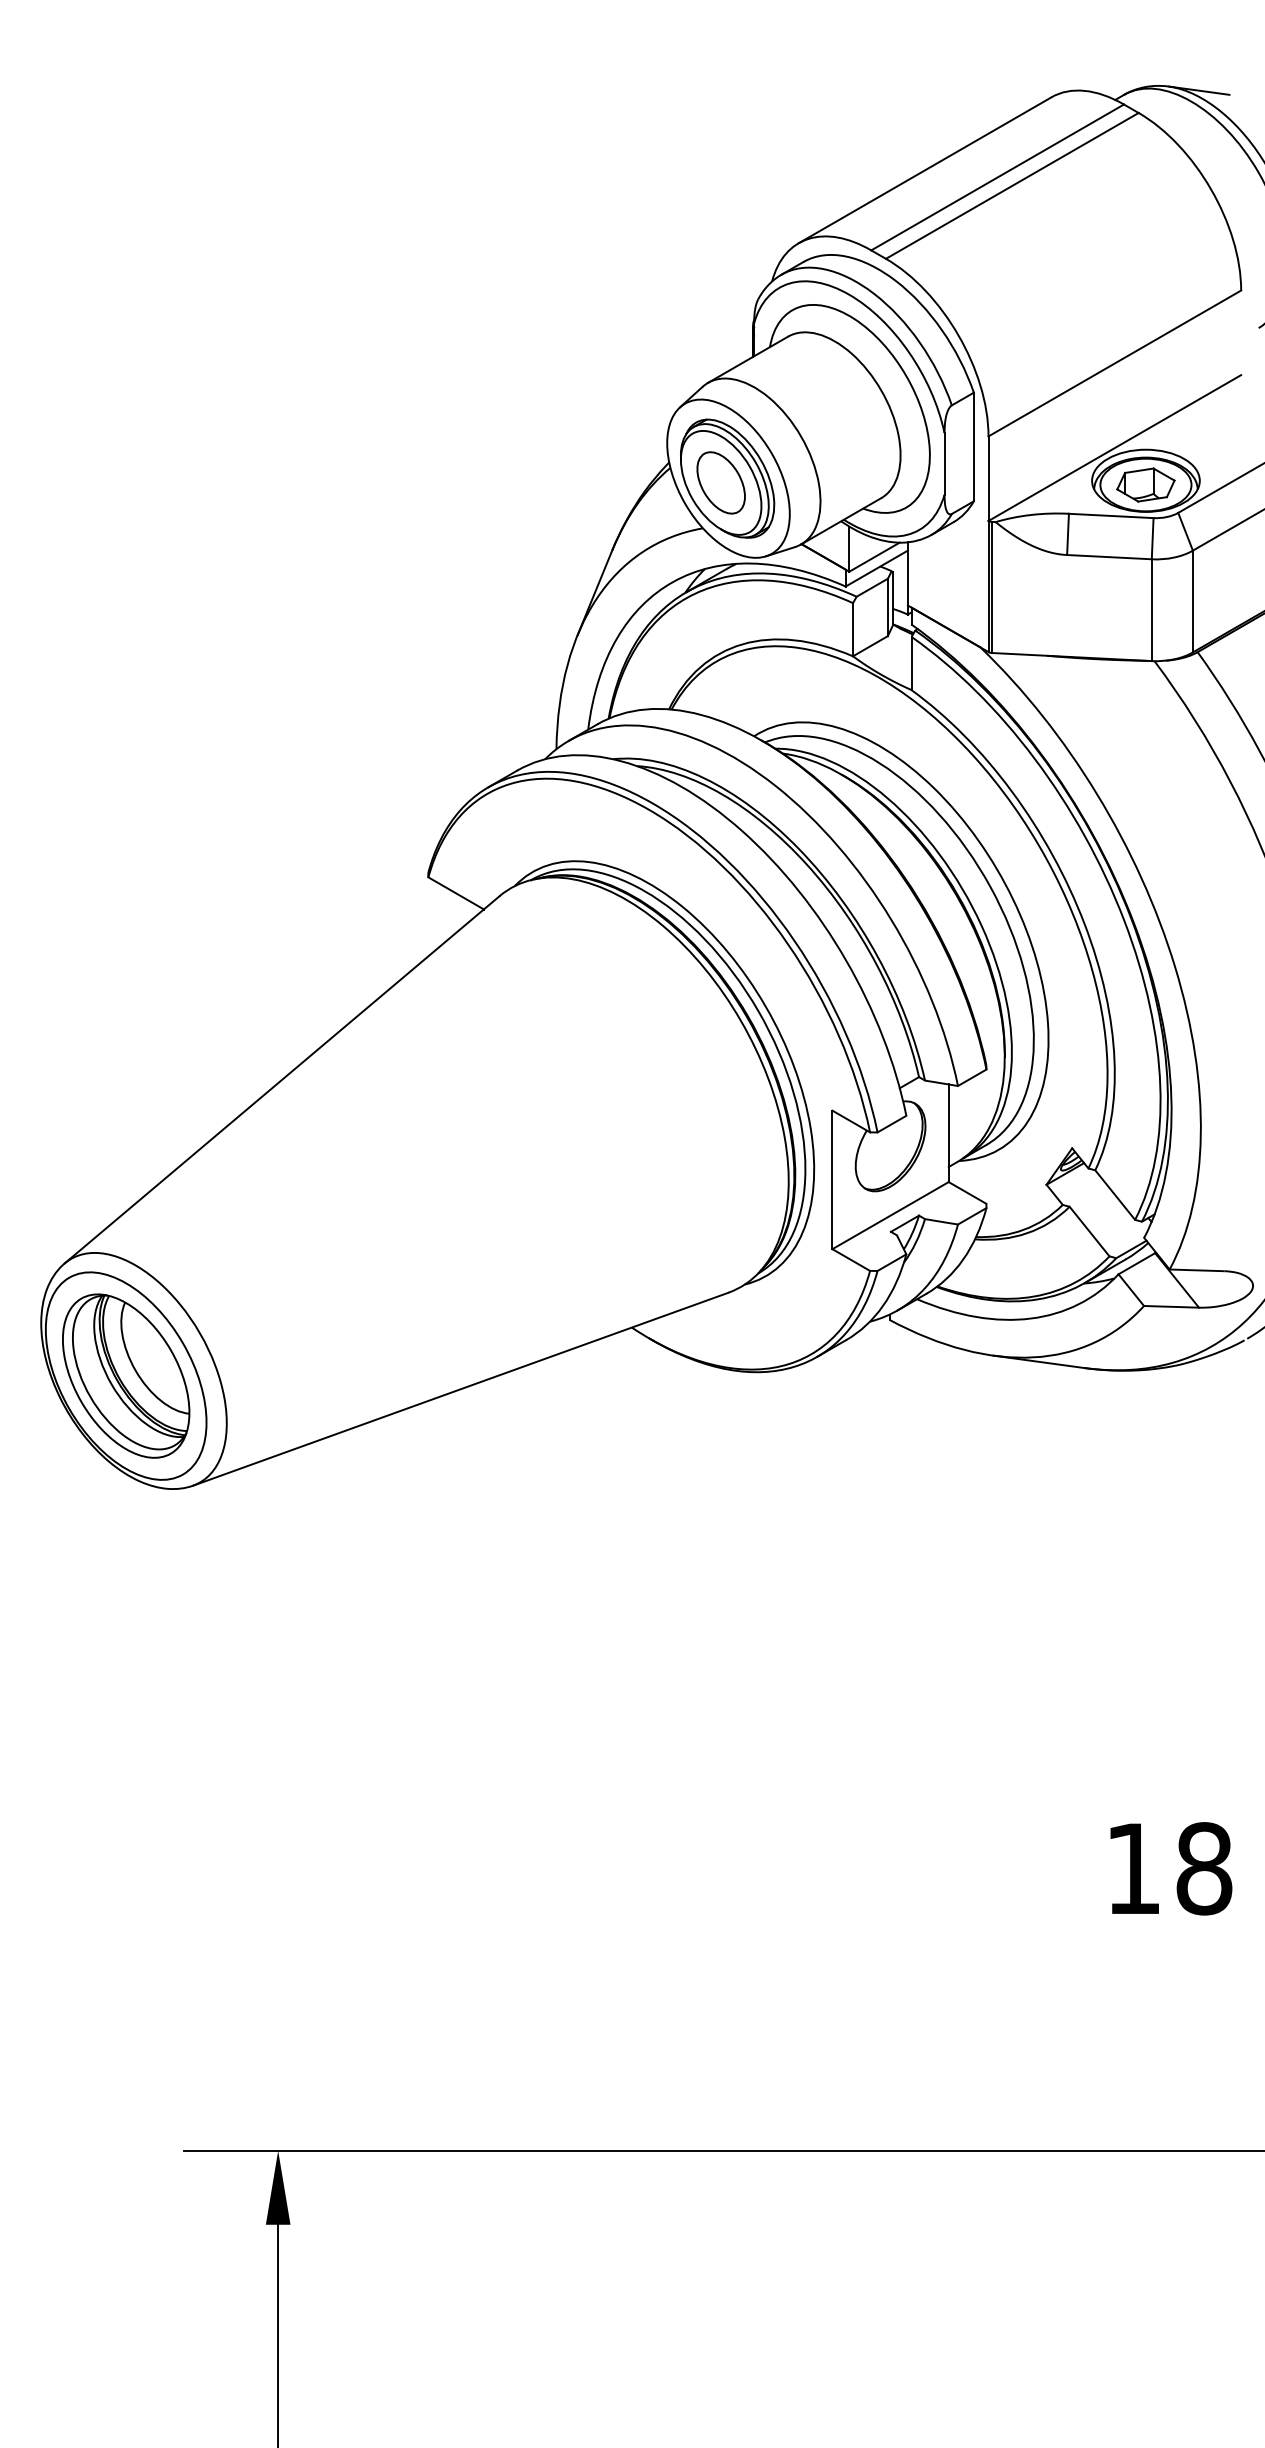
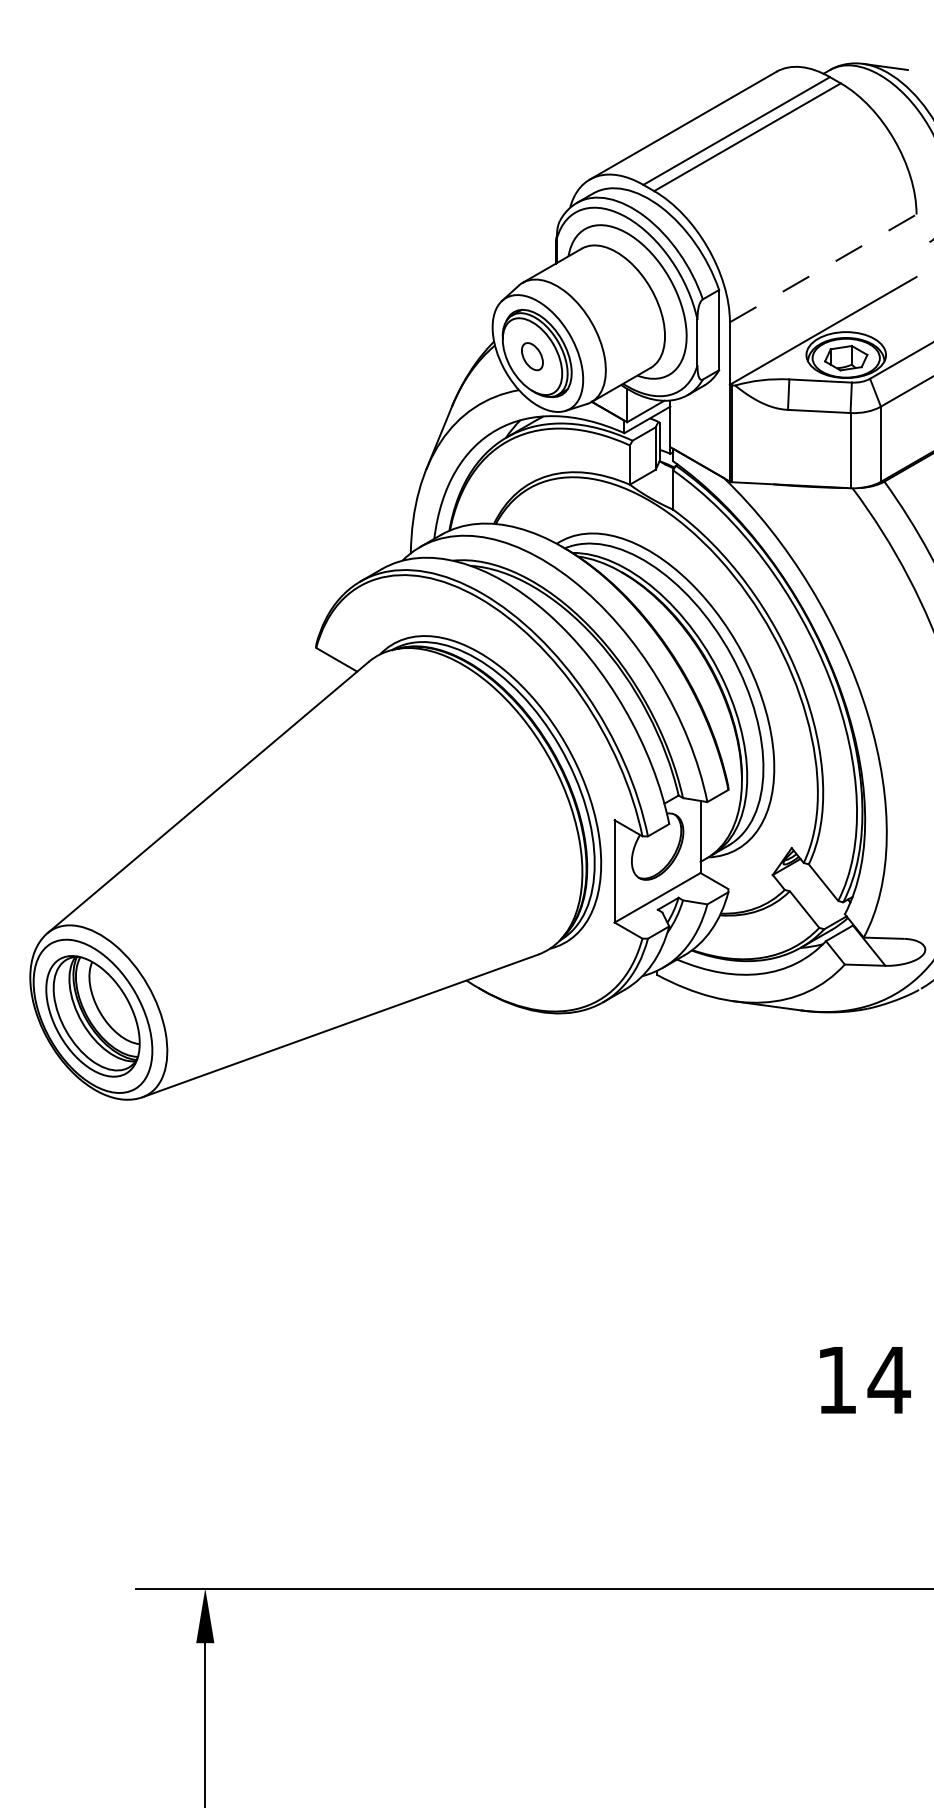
line: (1114, 363) -> (823, 268), solid -> dashed
part: (720, 482) -> (531, 356), size x0.6
text: (1203, 1868) -> (888, 1380), 18 -> 14

